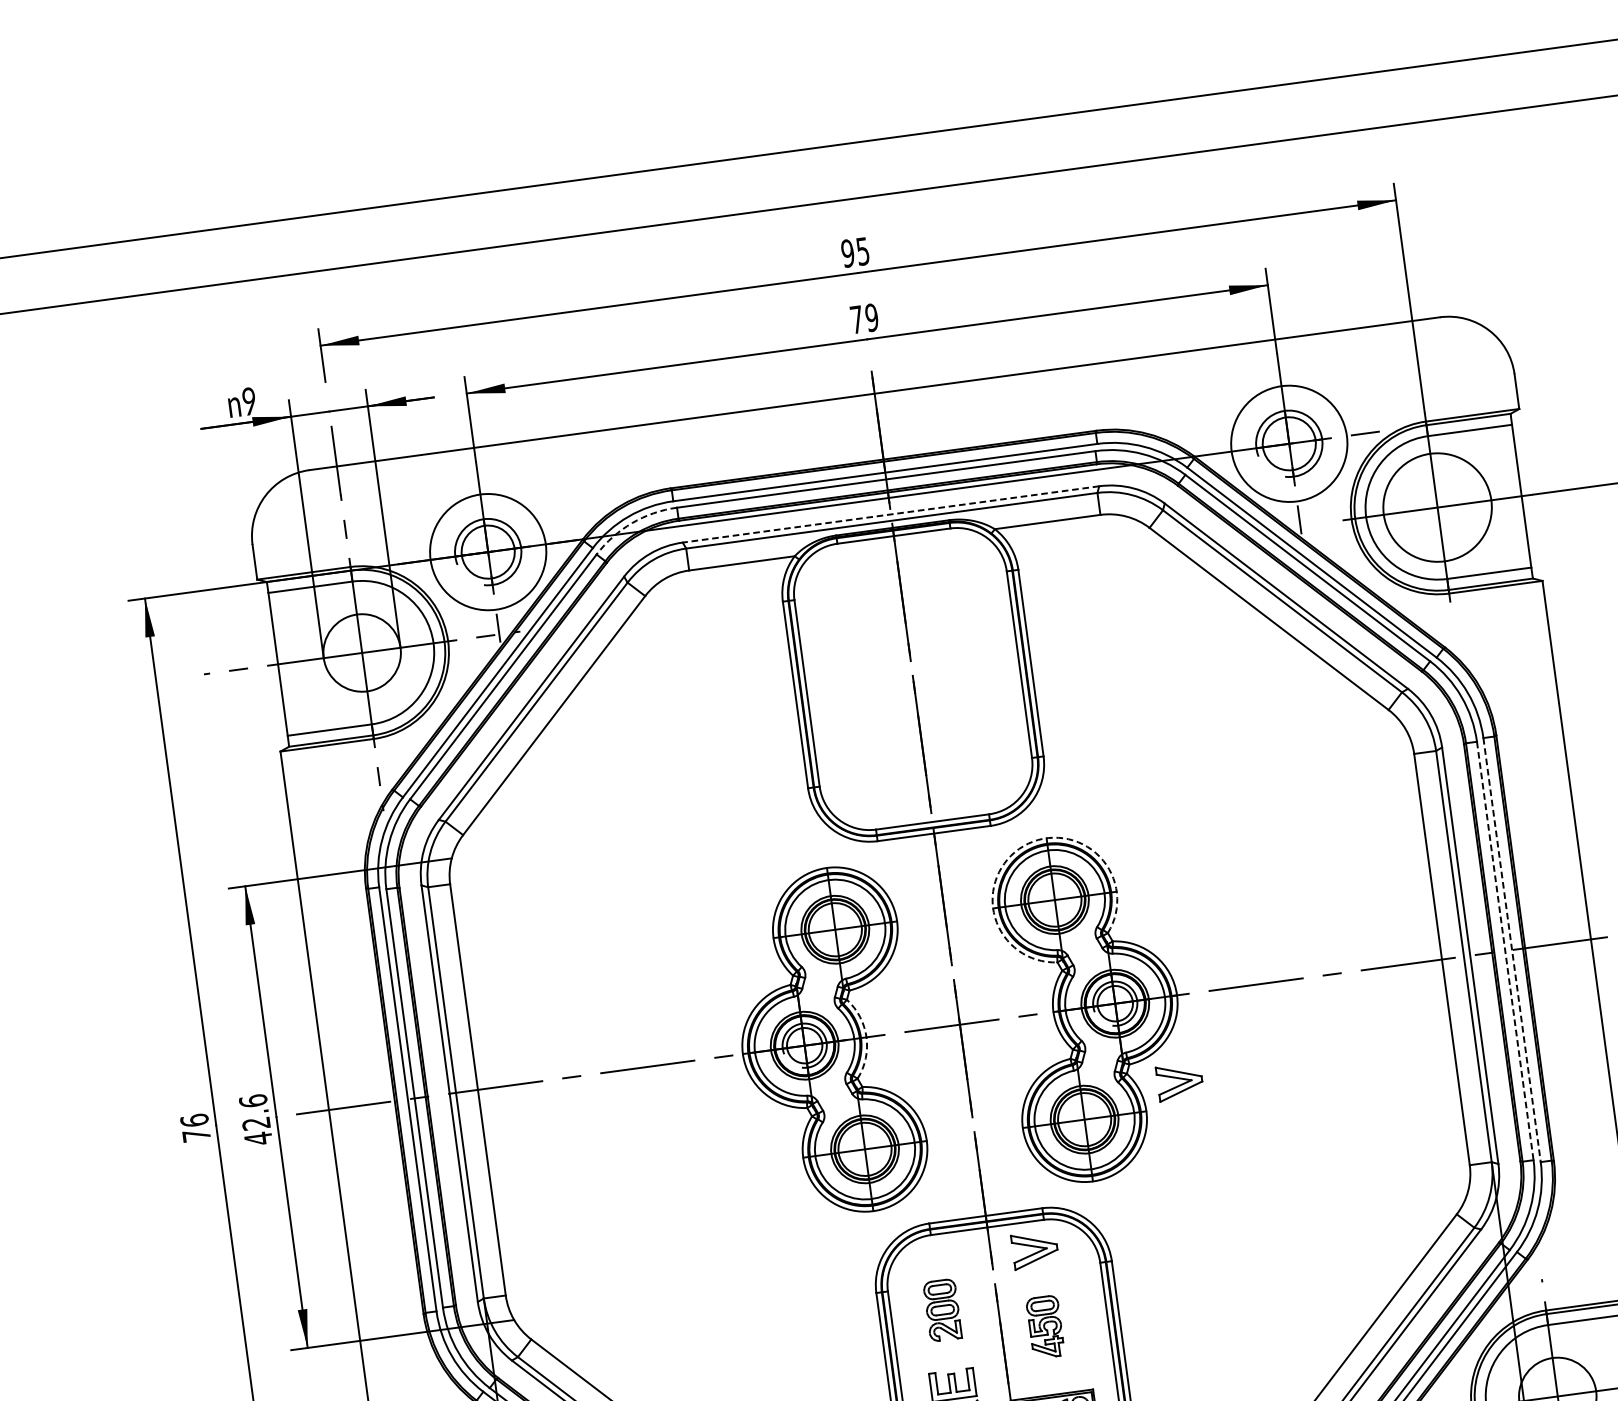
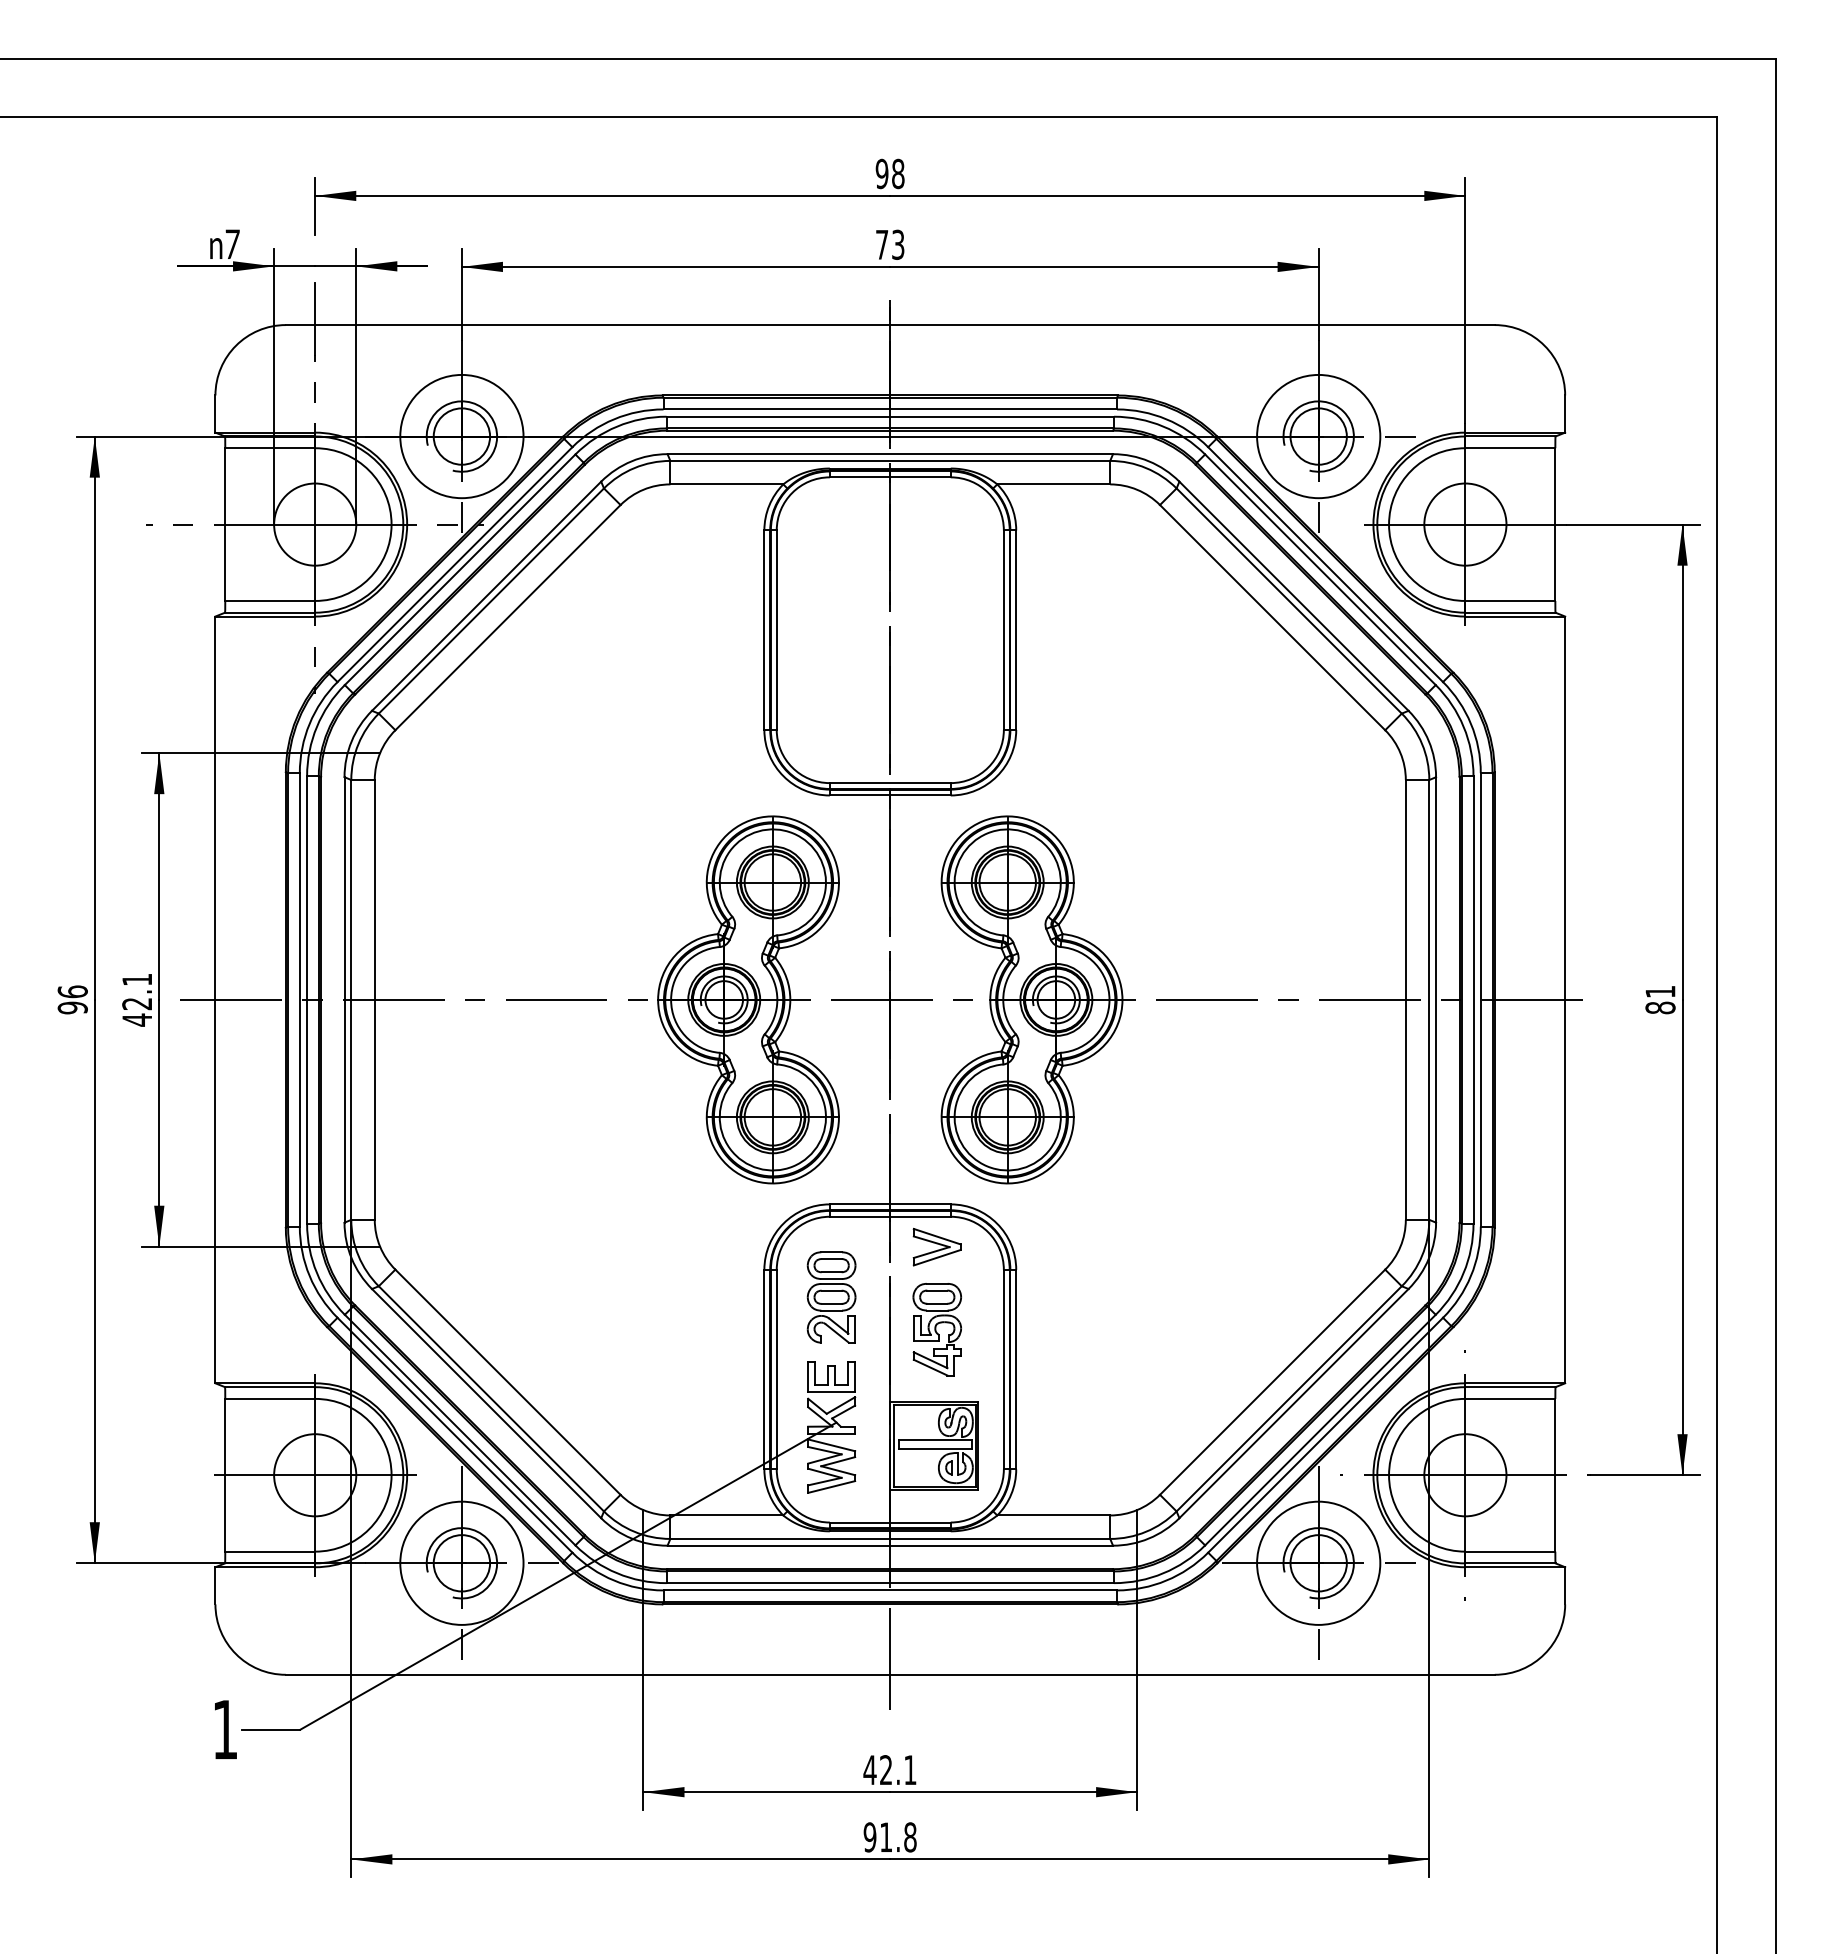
text: (863, 250) -> (898, 173), 95 -> 98
text: (871, 317) -> (897, 244), 79 -> 73
text: (249, 400) -> (232, 243), 9 -> 7
circle: (1437, 507) -> (1465, 524), size x0.71
line: (891, 514) -> (890, 454), dashed -> solid
arc: (632, 523) -> (617, 426), dashed -> solid
arc: (1023, 846) -> (982, 821), dashed -> solid
line: (1511, 949) -> (1480, 999), dashed -> solid
line: (1505, 950) -> (1473, 999), dashed -> solid
arc: (866, 1036) -> (790, 999), dashed -> solid
part: (1179, 1081) -> (1112, 1090), removed
text: (253, 1100) -> (137, 979), 42.6 -> 42.1
text: (196, 1135) -> (72, 1007), 76 -> 96
part: (942, 1310) -> (831, 1297), size x1.43
part: (1044, 1327) -> (936, 1329), size x1.43

